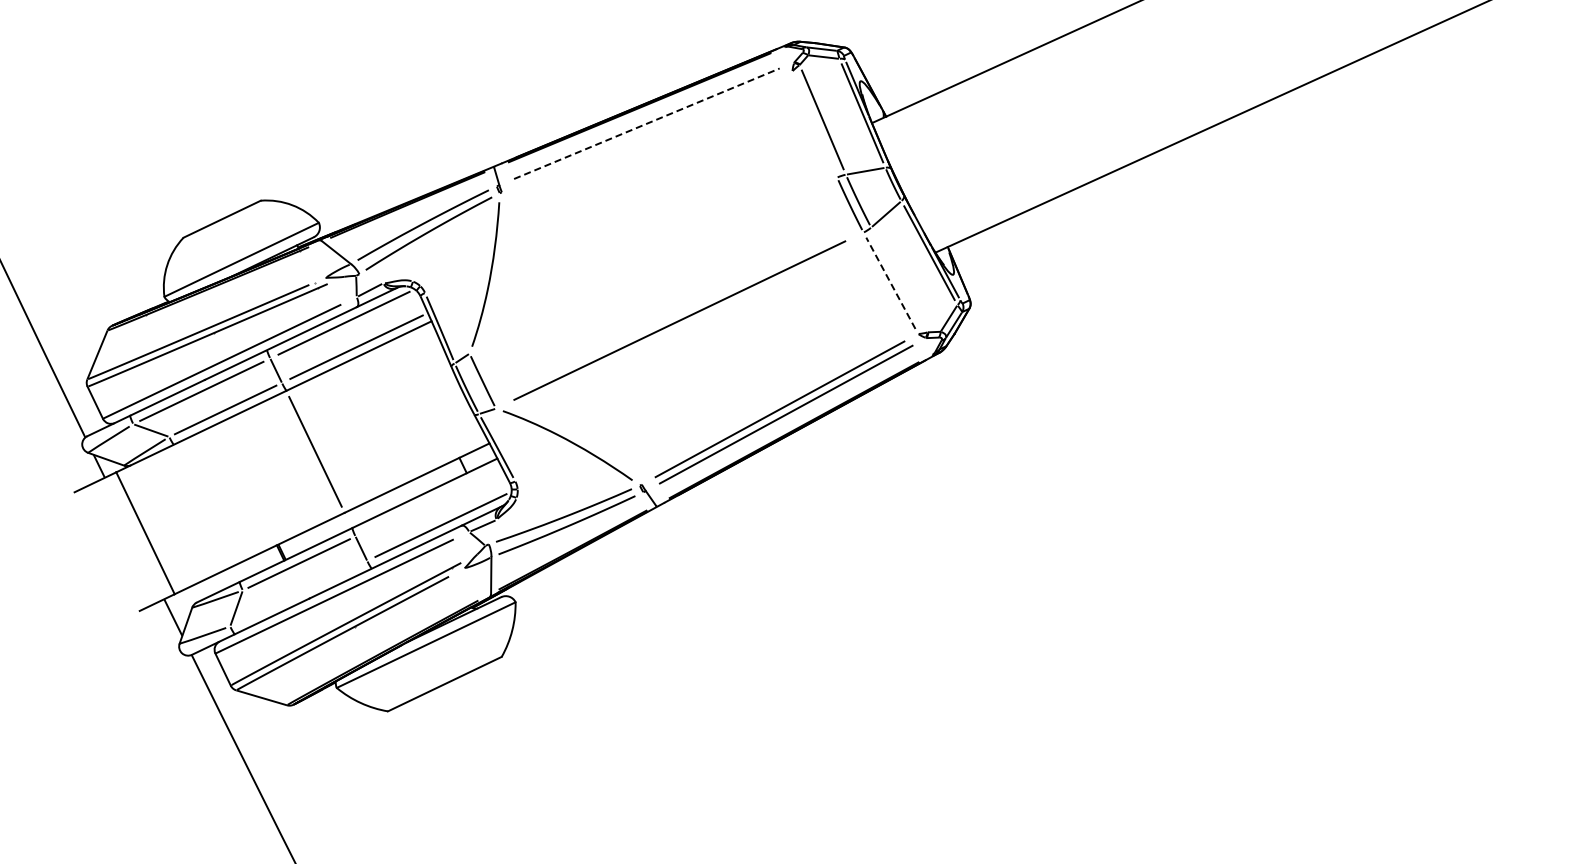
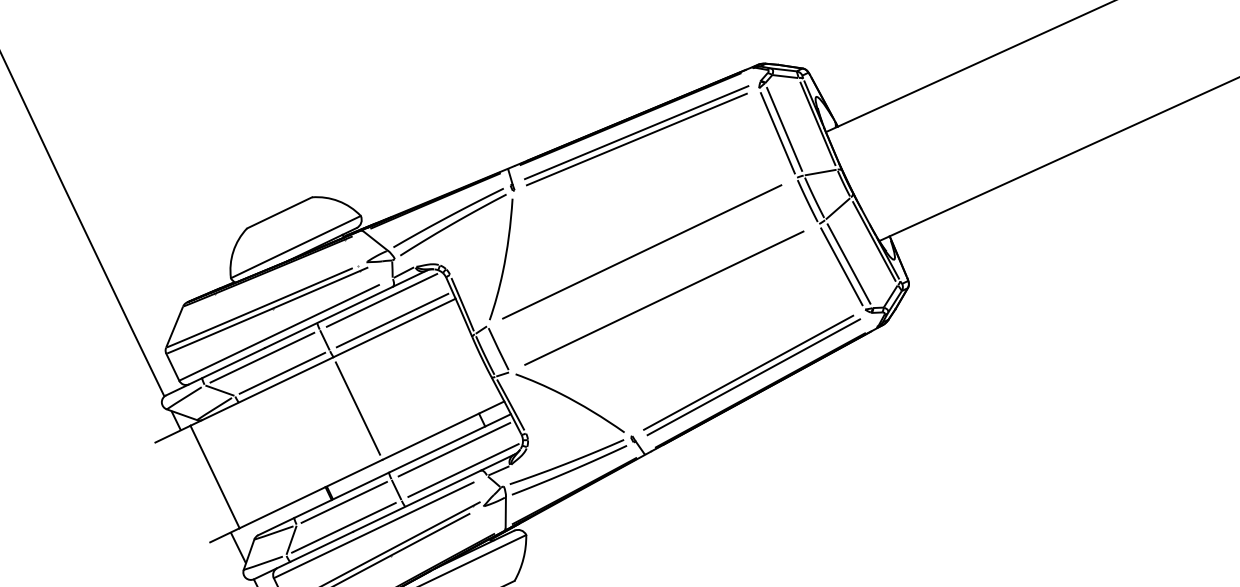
line: (646, 123) -> (636, 132), dashed -> solid
line: (814, 124) -> (777, 133), added
line: (646, 131) -> (636, 139), added
line: (653, 265) -> (642, 251), added
line: (899, 279) -> (849, 263), added
line: (890, 283) -> (841, 266), dashed -> solid
line: (429, 500) -> (453, 449), added
line: (298, 593) -> (343, 527), added

